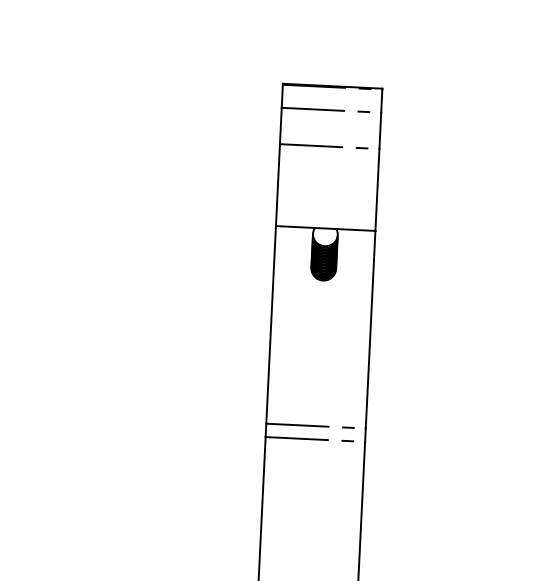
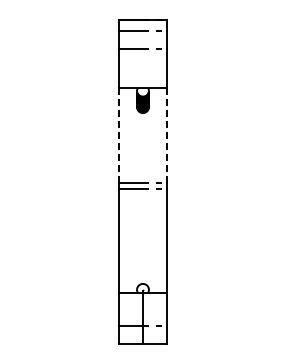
line: (271, 326) -> (119, 136), solid -> dashed
line: (369, 331) -> (166, 136), solid -> dashed

